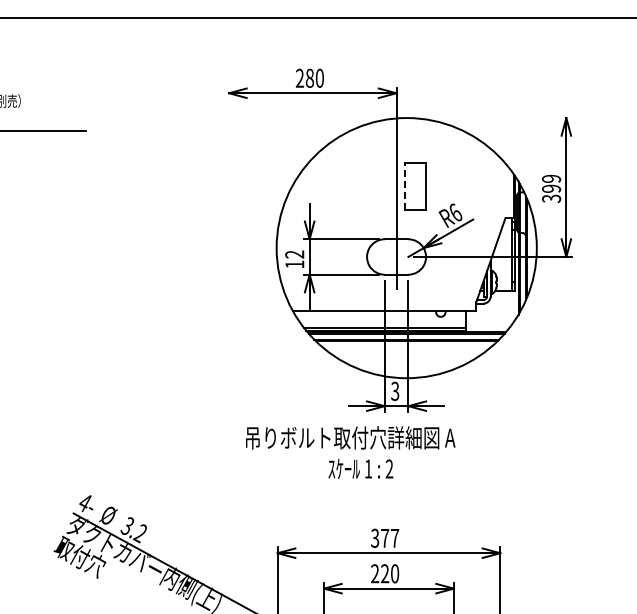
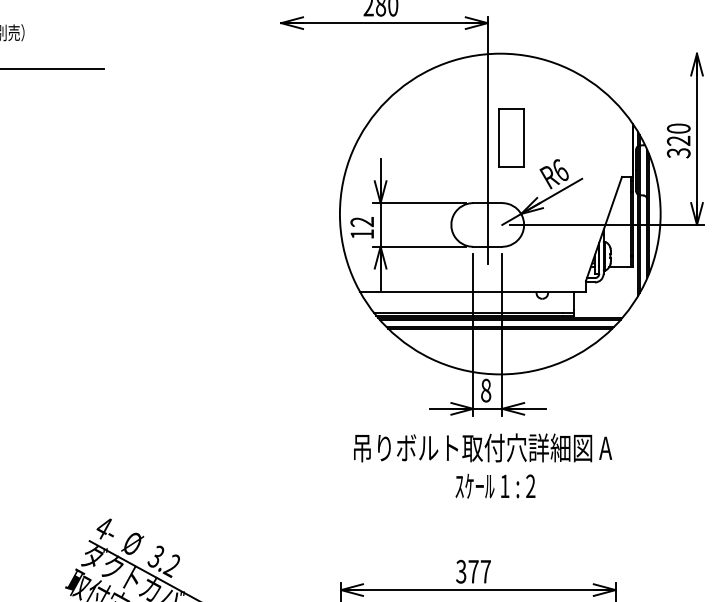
text: (551, 183) -> (678, 134), 399 -> 320
line: (405, 186) -> (498, 138), dashed -> solid
text: (395, 390) -> (486, 389), 3 -> 8
text: (350, 452) -> (482, 465), moved

